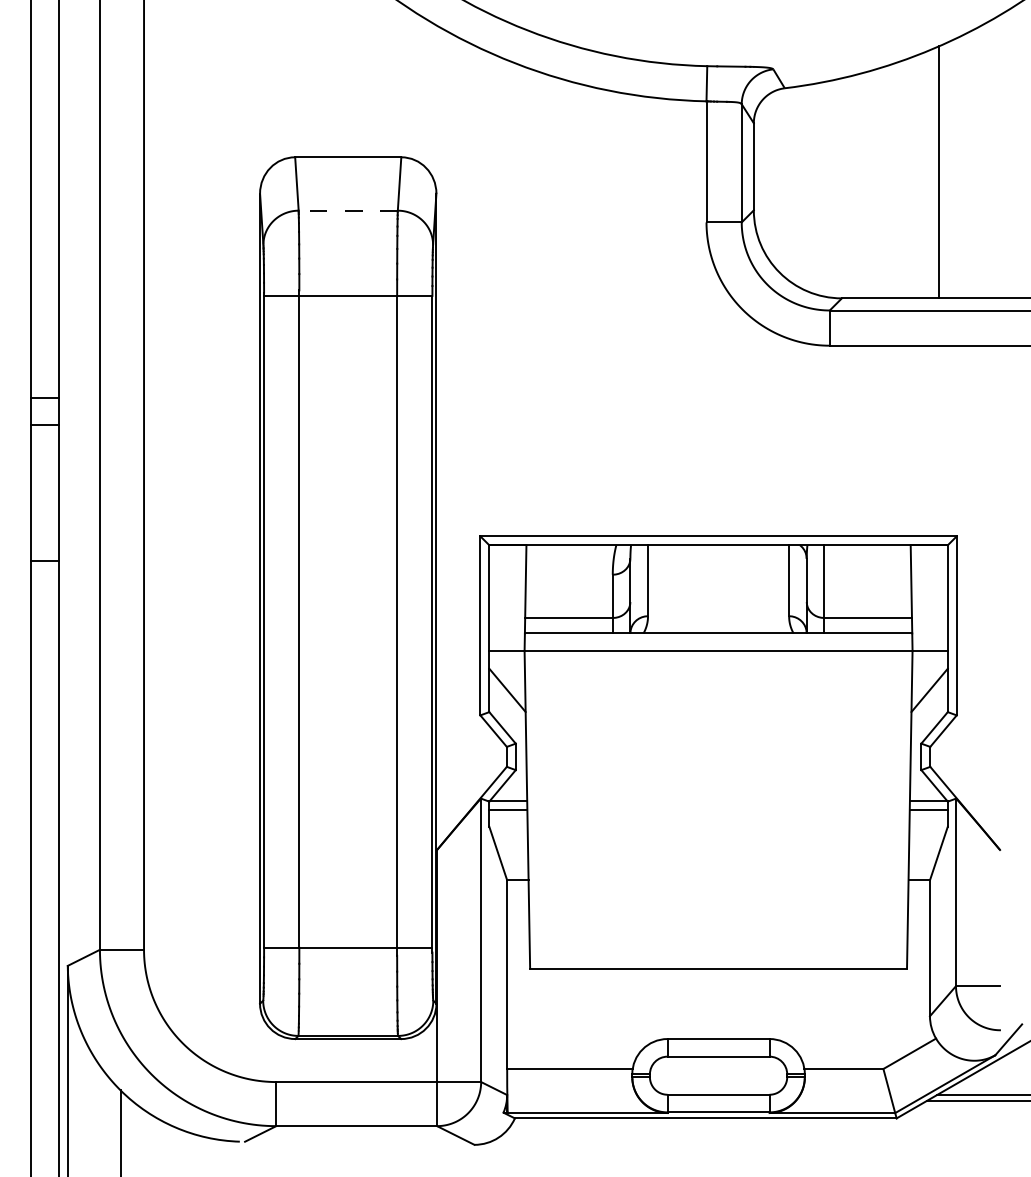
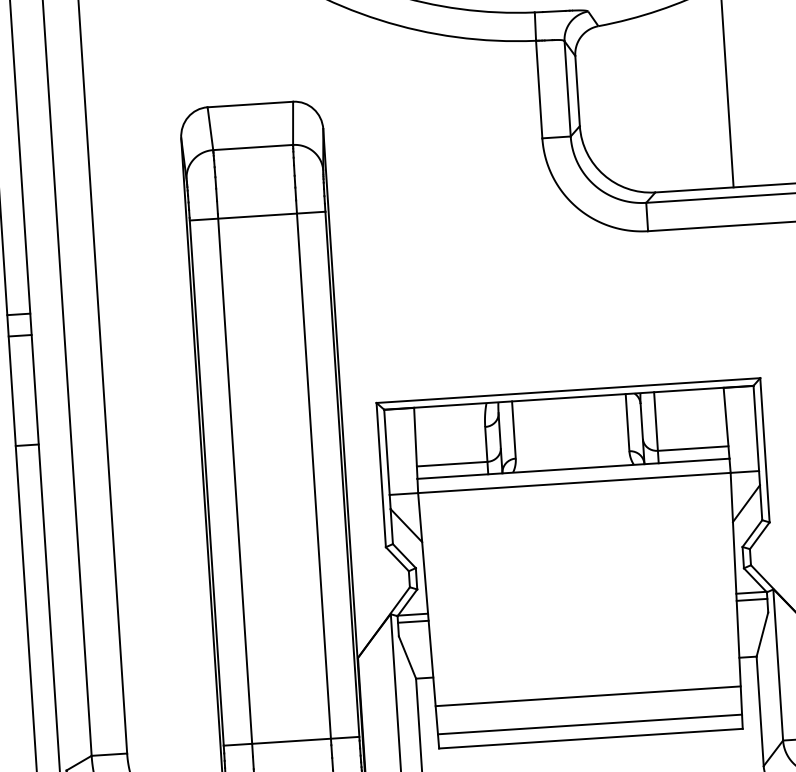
line: (348, 210) -> (253, 147), dashed -> solid
line: (718, 915) -> (588, 695), added
line: (718, 950) -> (589, 724), added

